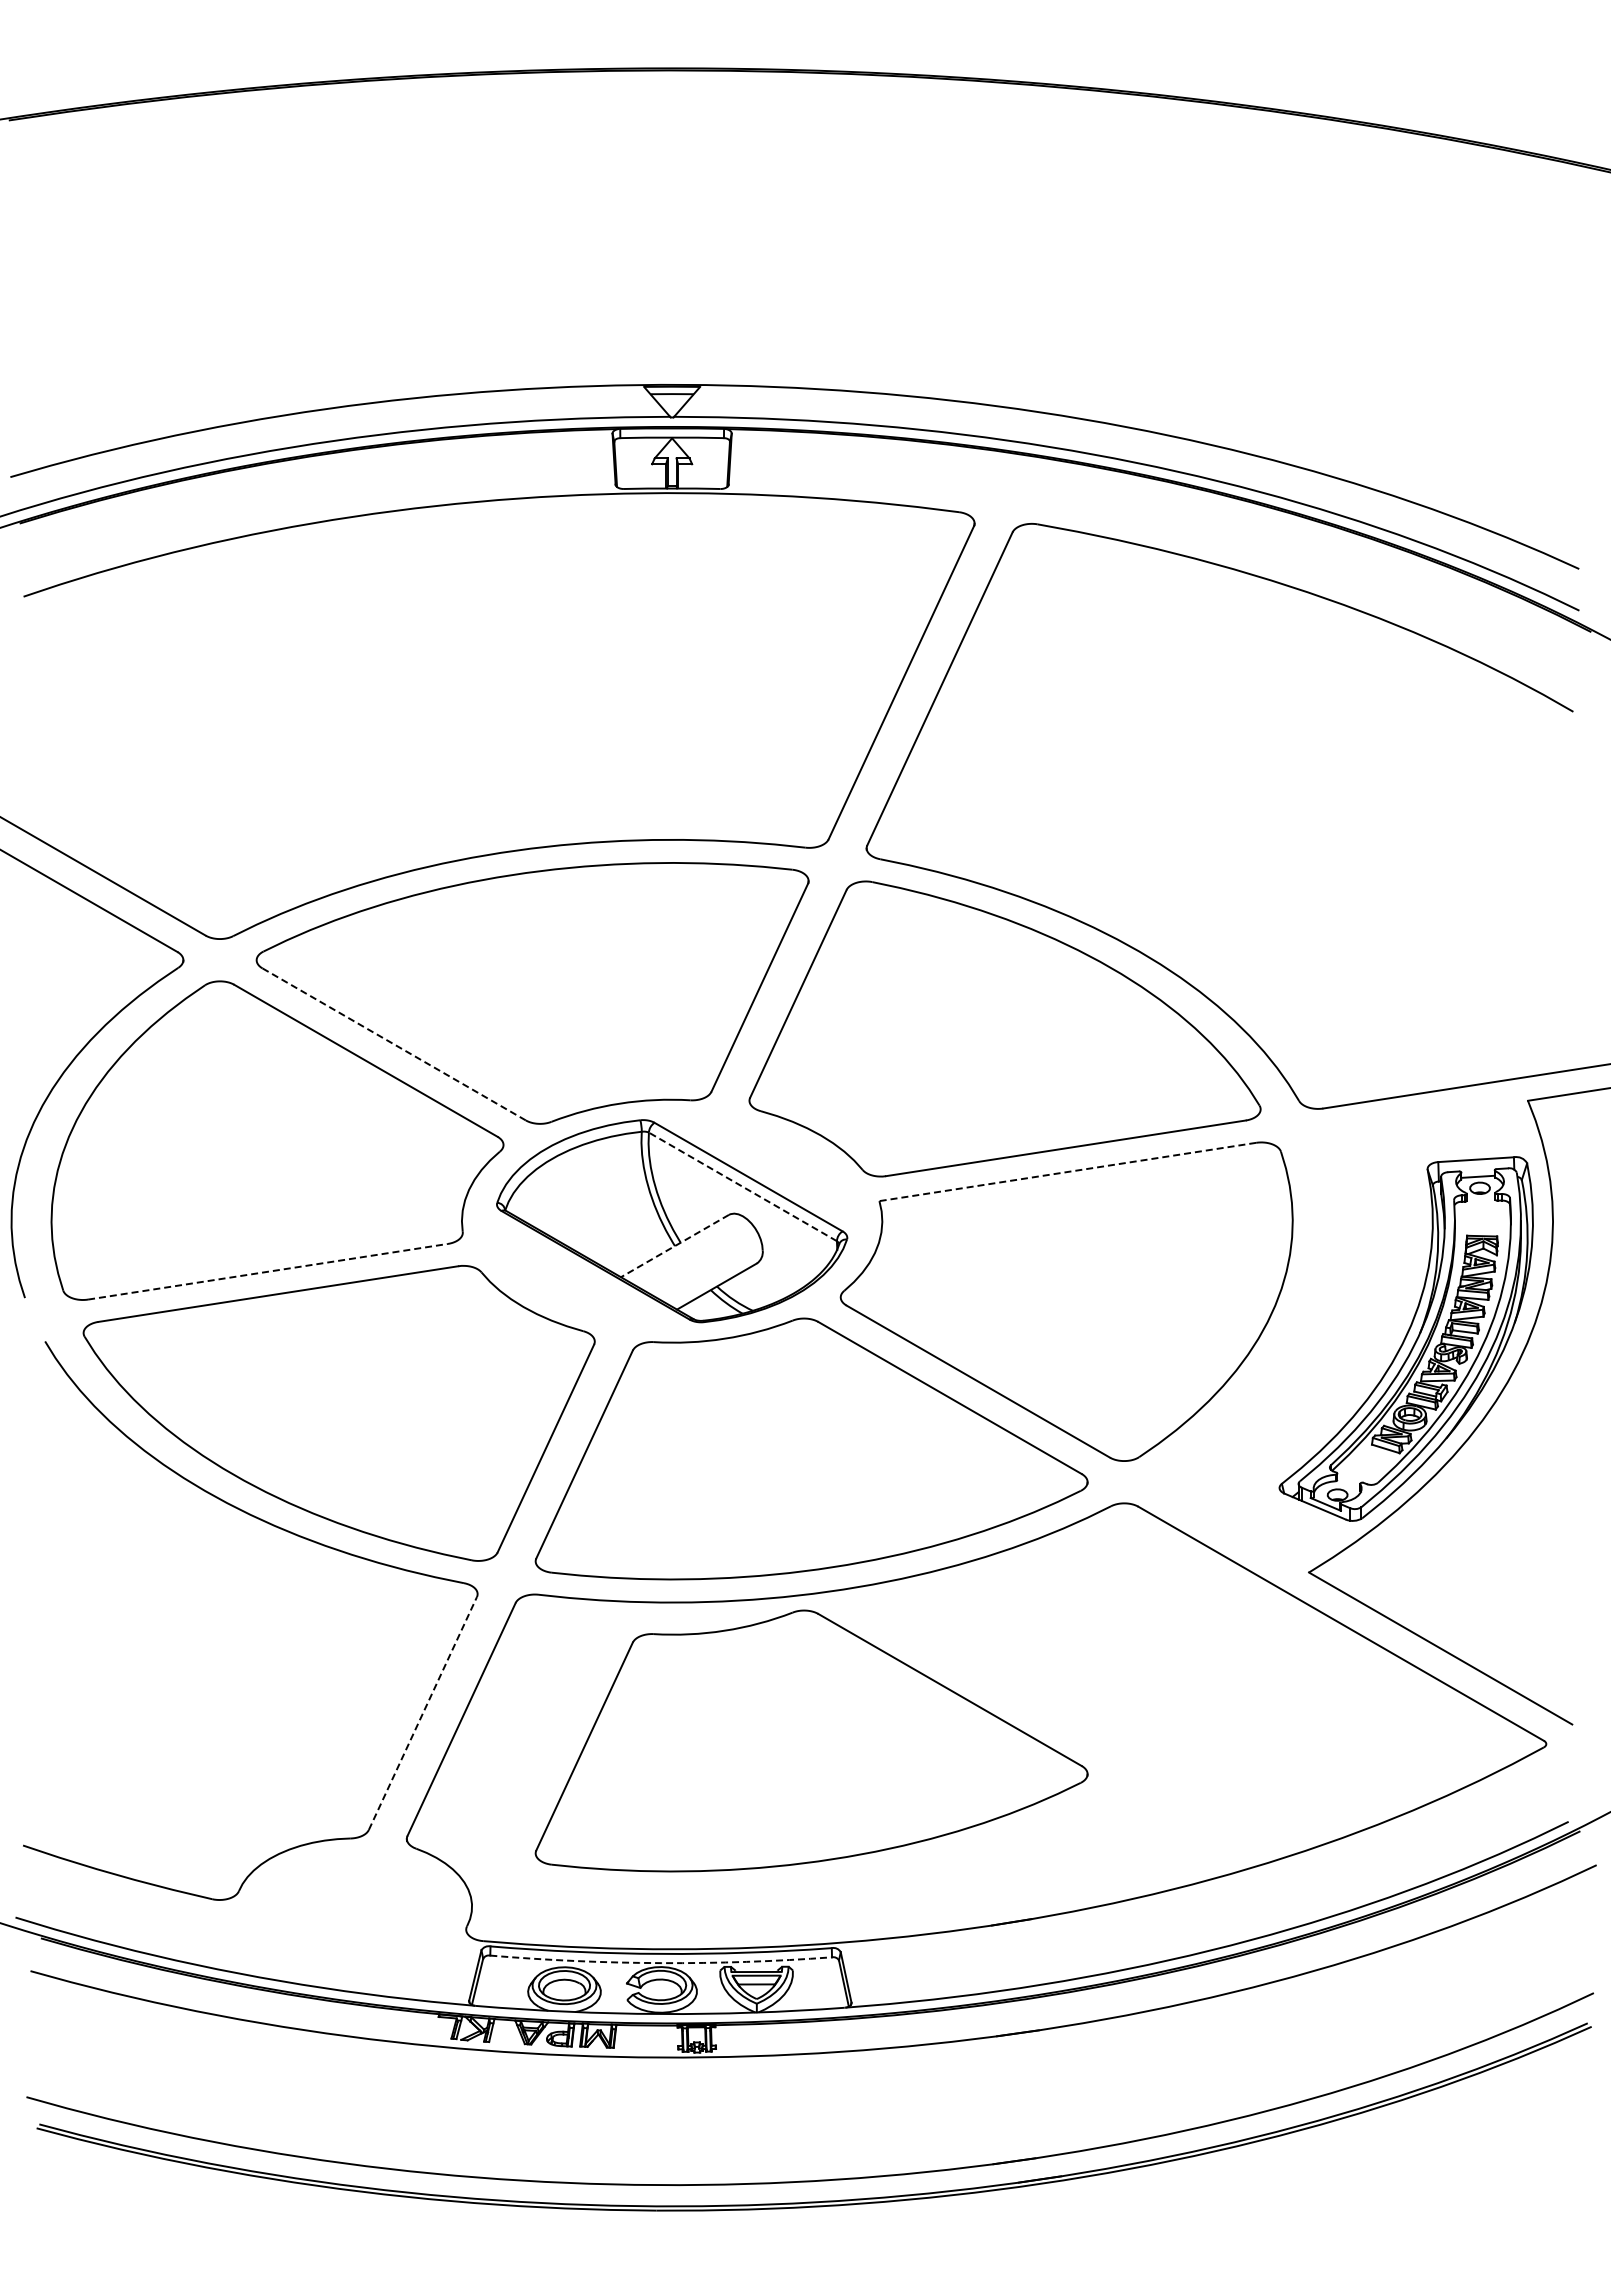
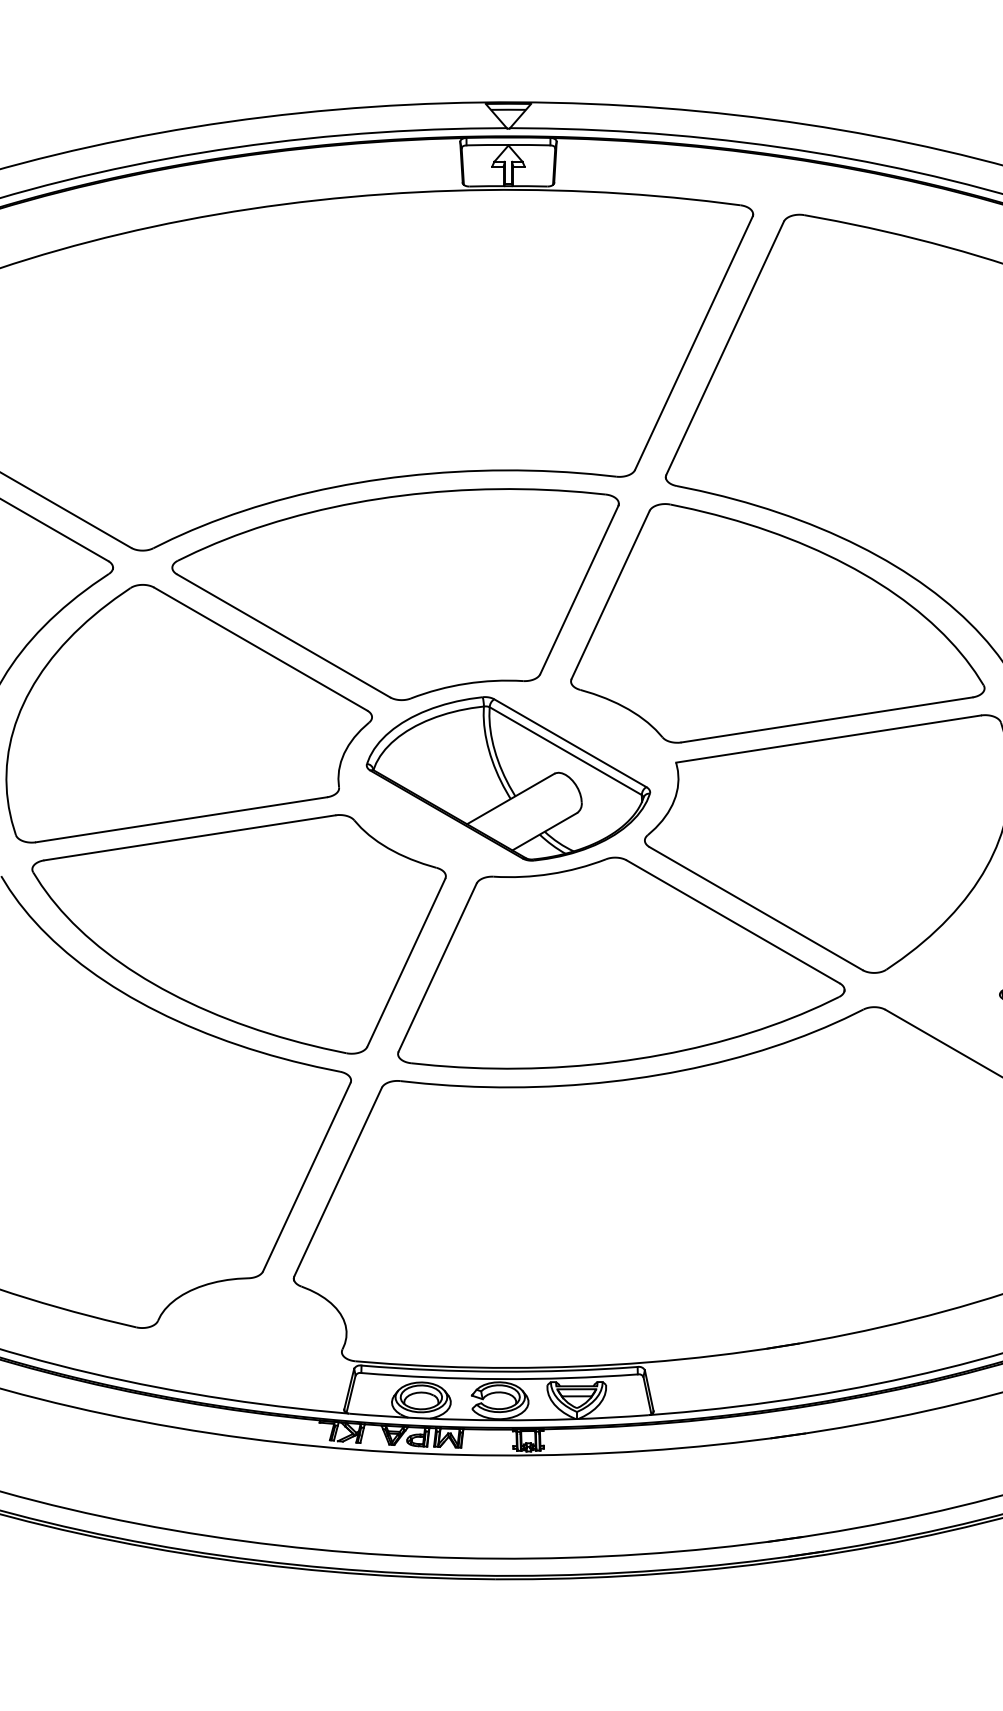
line: (394, 1044) -> (283, 635), dashed -> solid
line: (1067, 1171) -> (828, 738), dashed -> solid
line: (742, 1186) -> (565, 750), dashed -> solid
line: (674, 1246) -> (510, 799), dashed -> solid
line: (268, 1271) -> (181, 819), dashed -> solid
line: (423, 1713) -> (307, 1177), dashed -> solid
part: (811, 1740) -> (621, 1199), removed
arc: (661, 1963) -> (499, 1379), dashed -> solid

